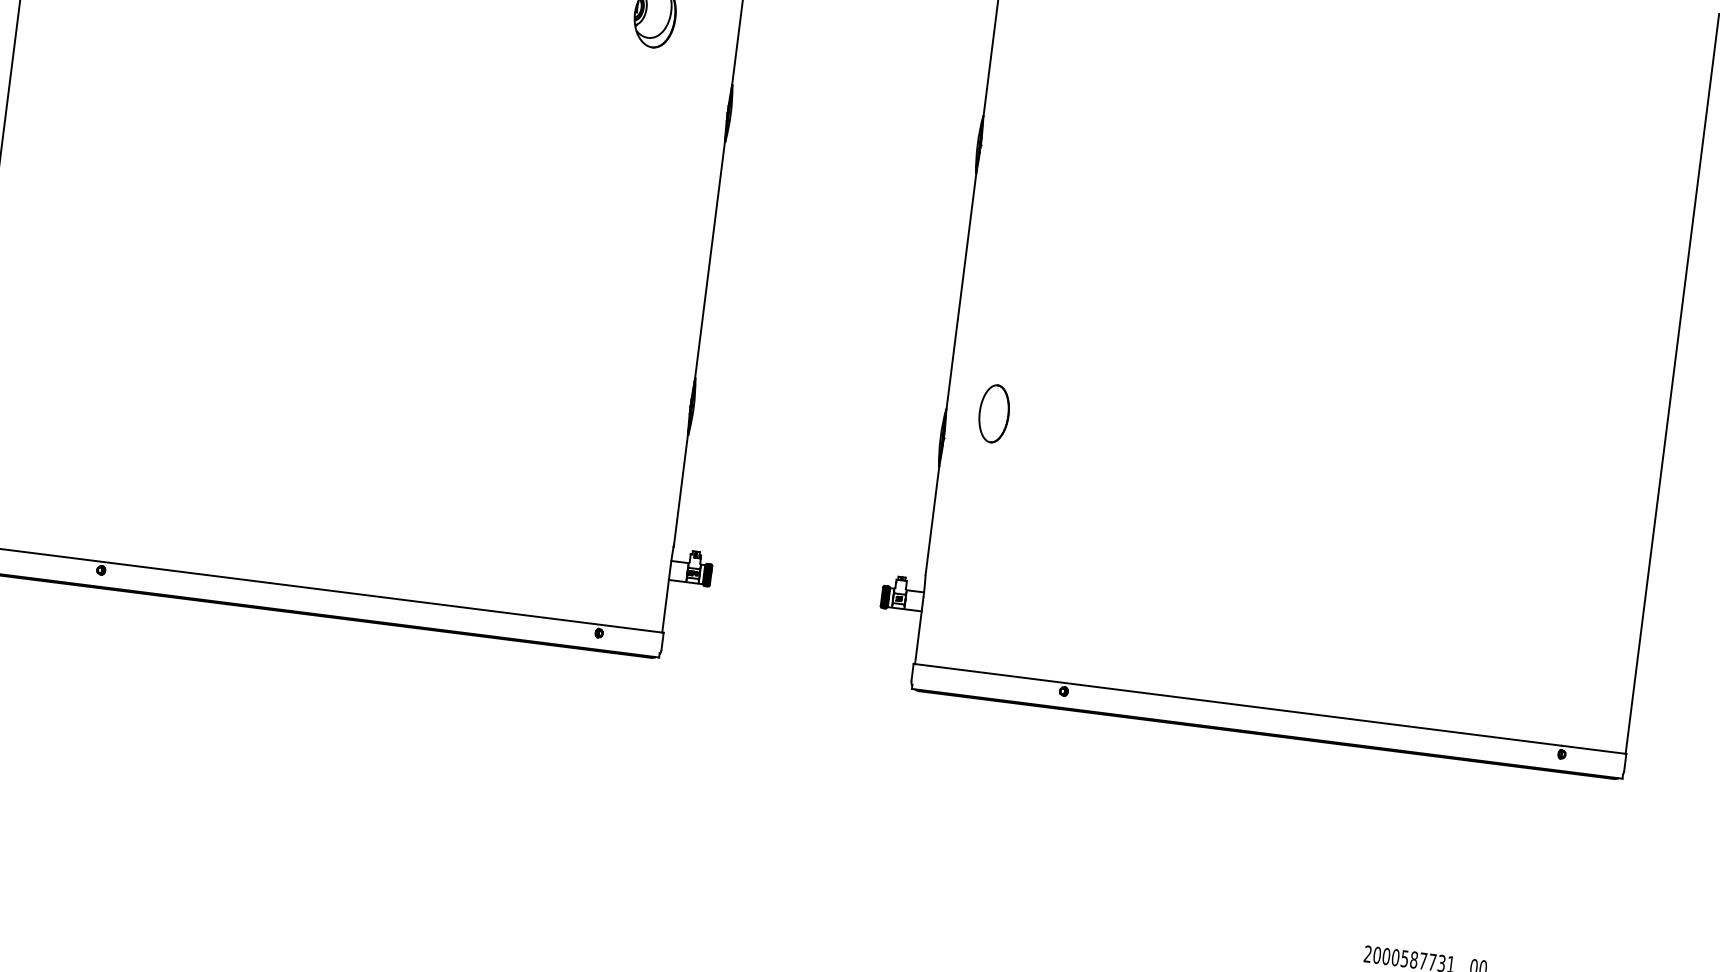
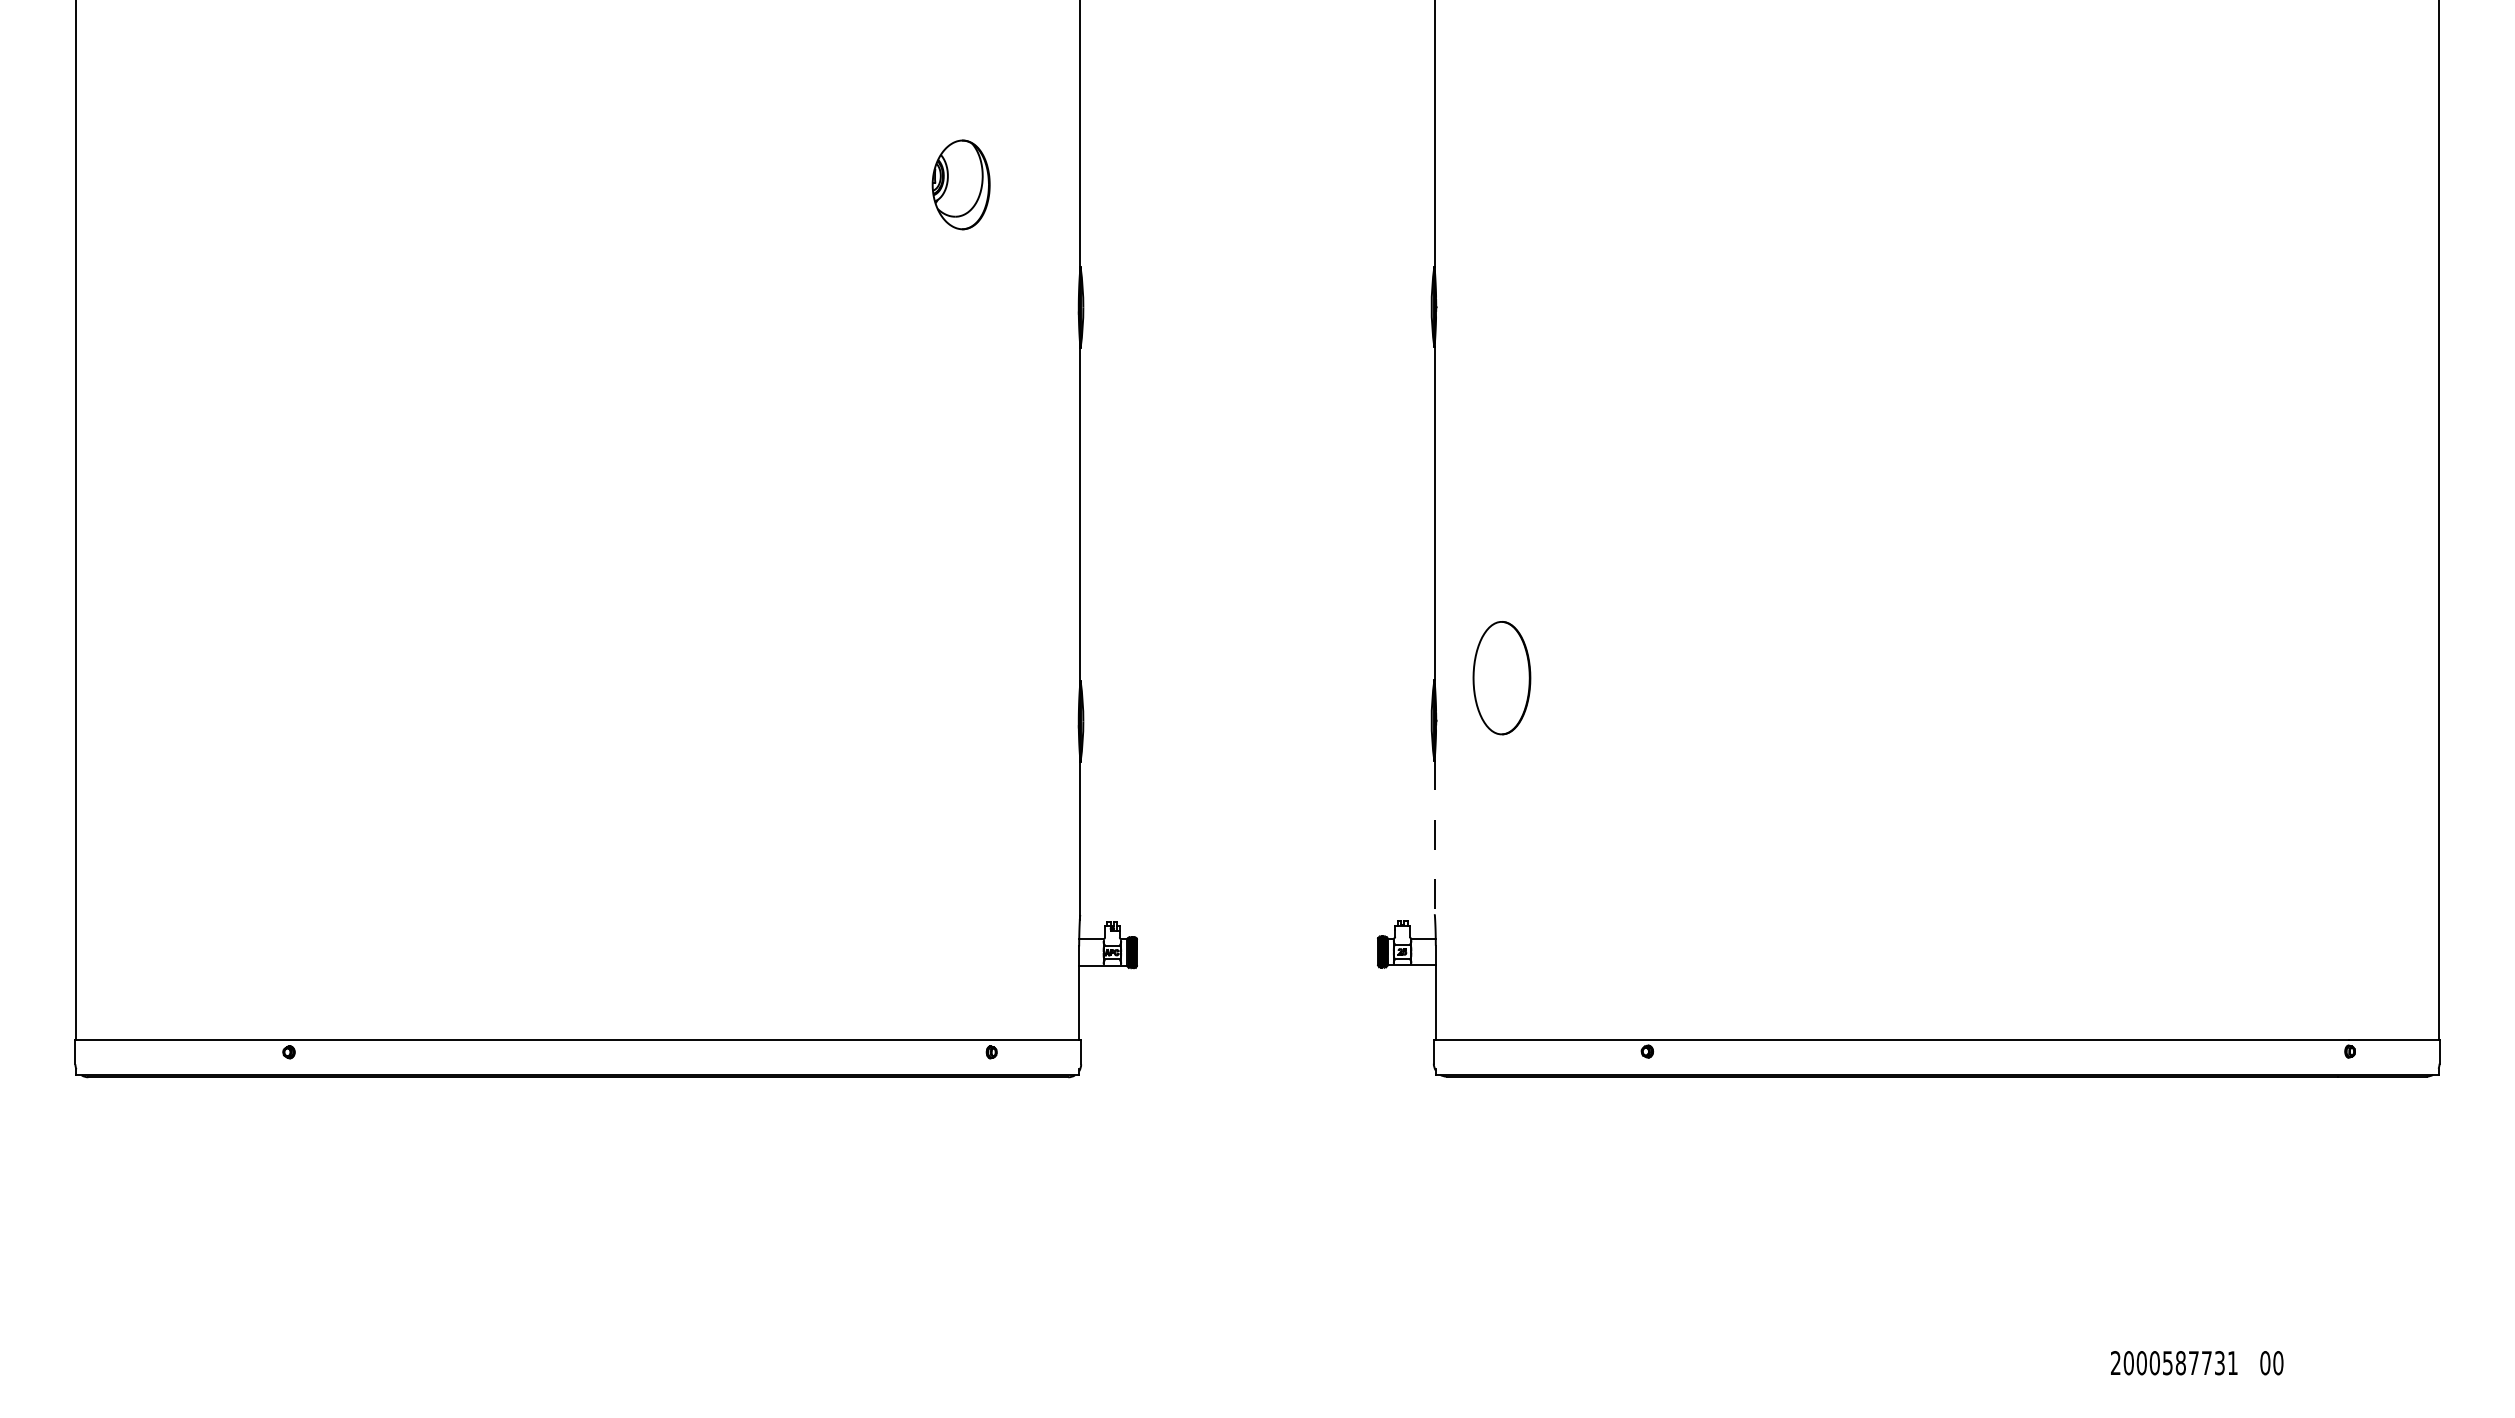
part: (993, 414) -> (1501, 678), size x1.4
line: (932, 520) -> (1434, 837), solid -> dashed

